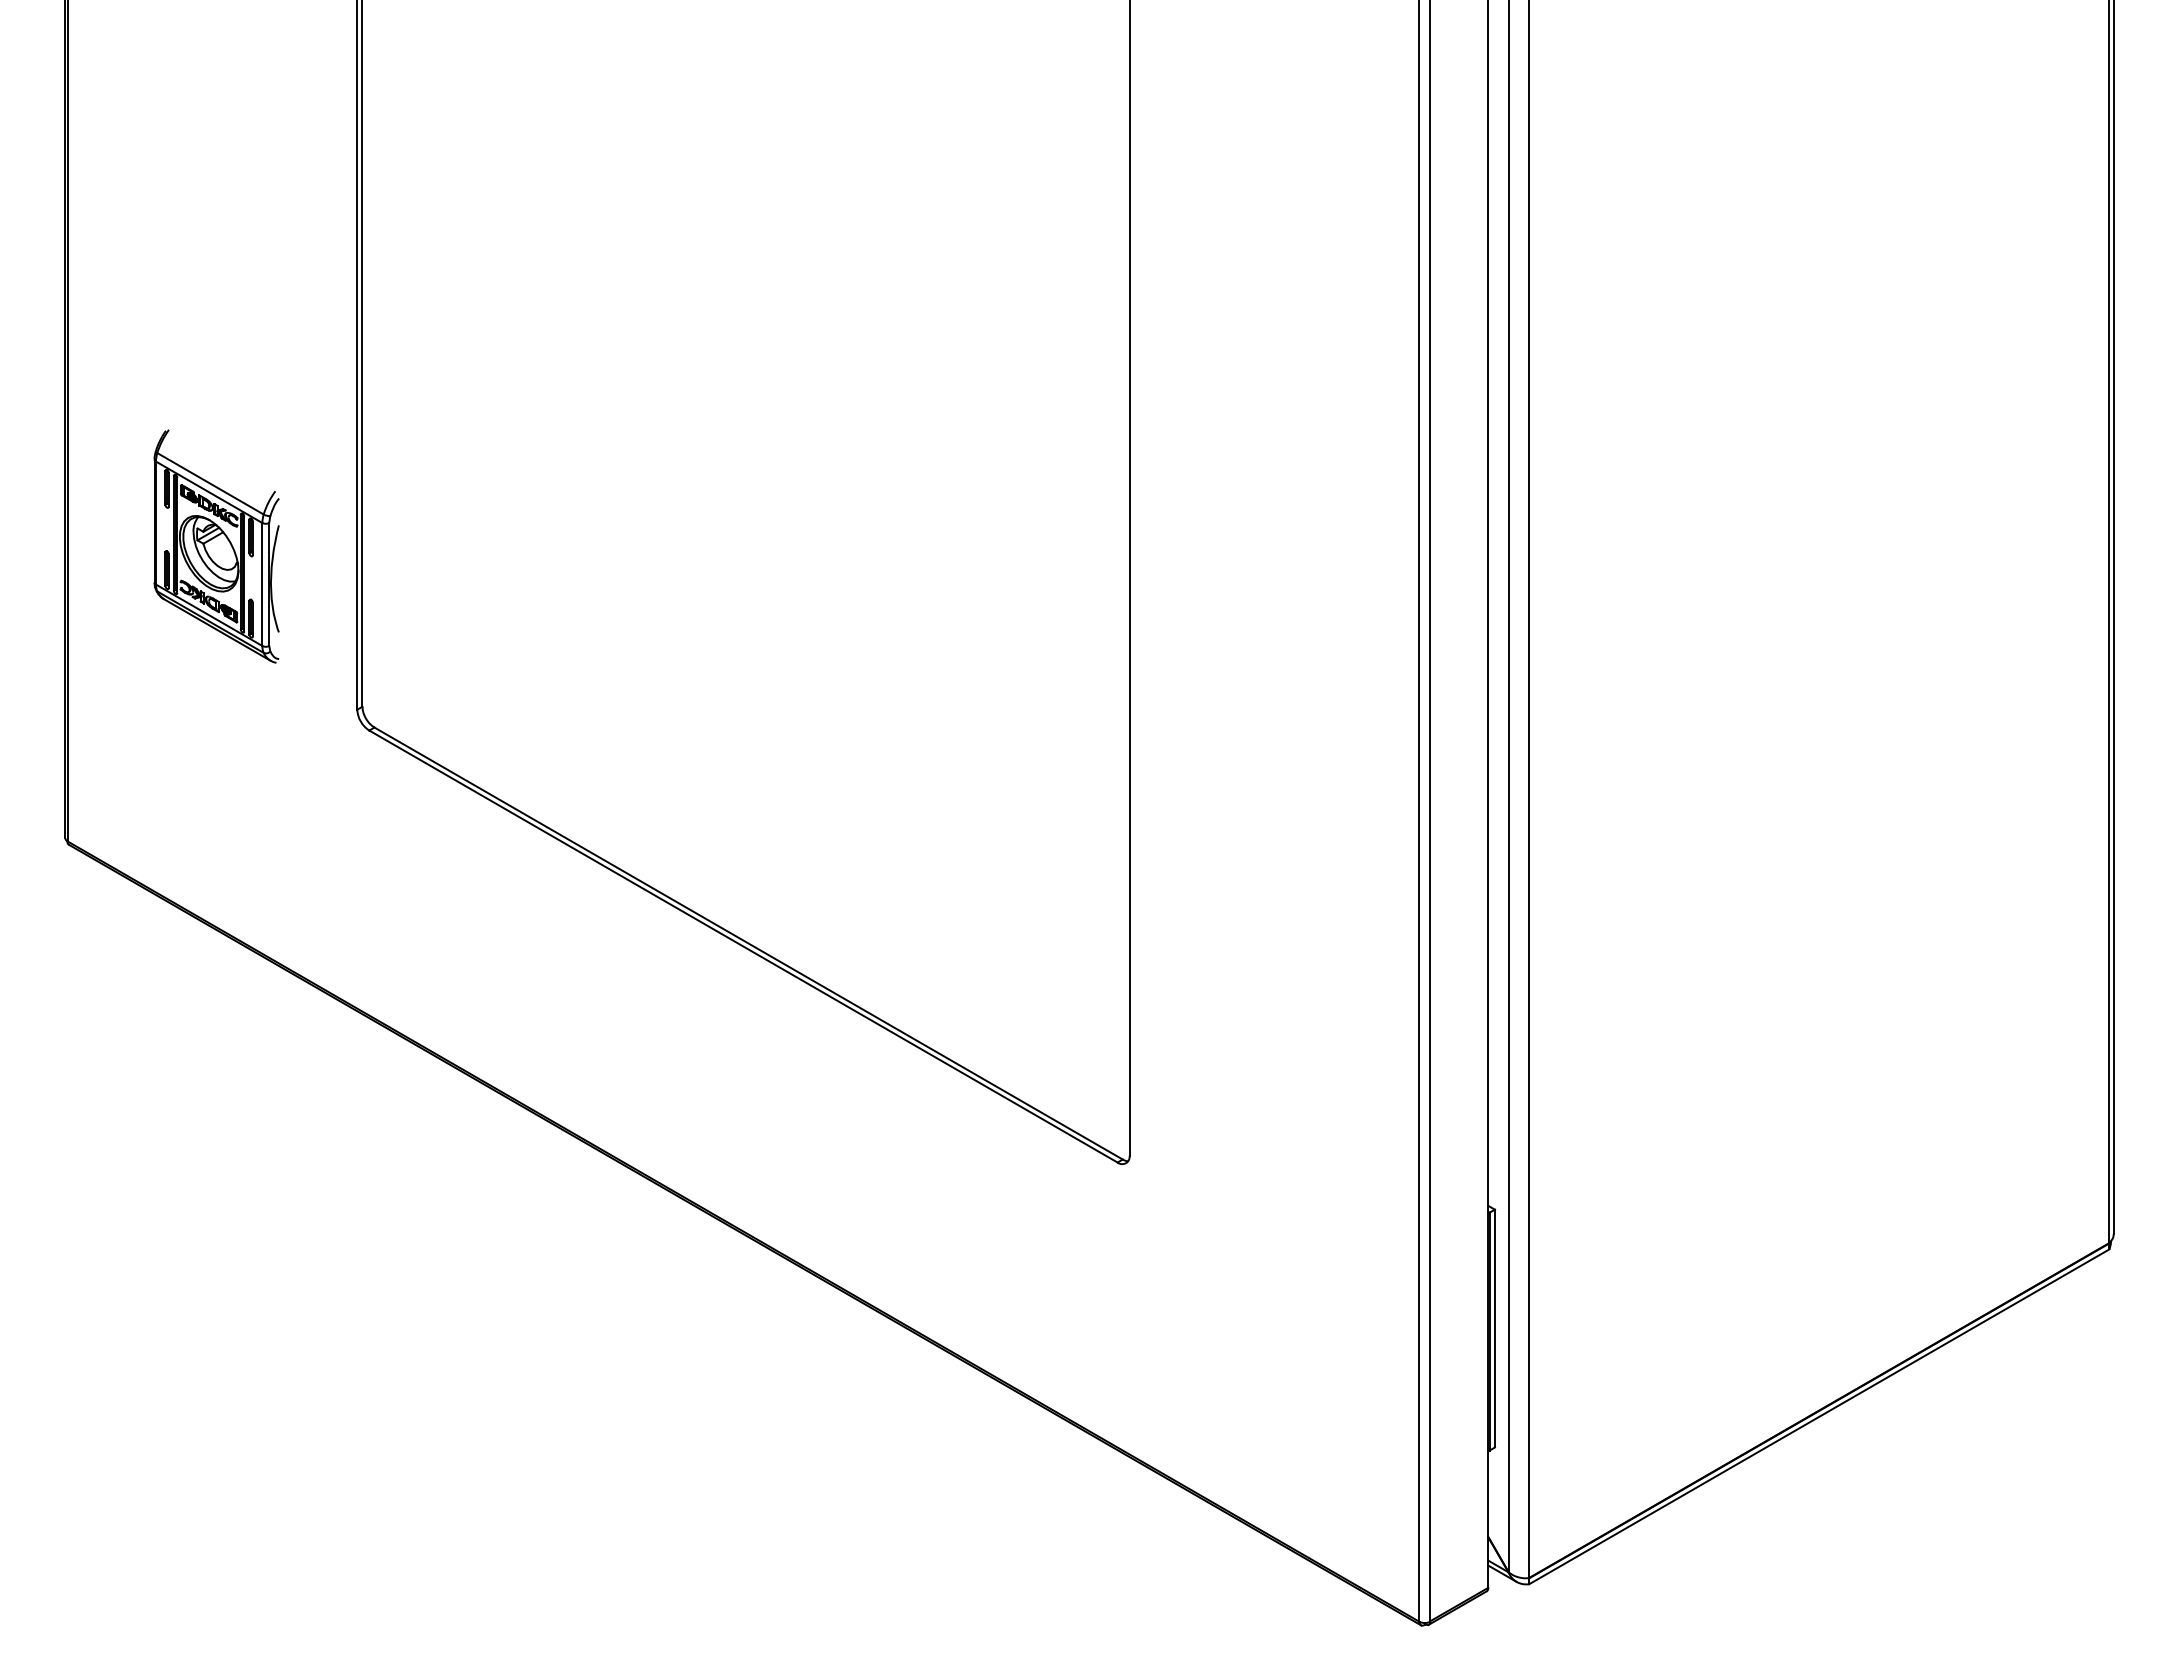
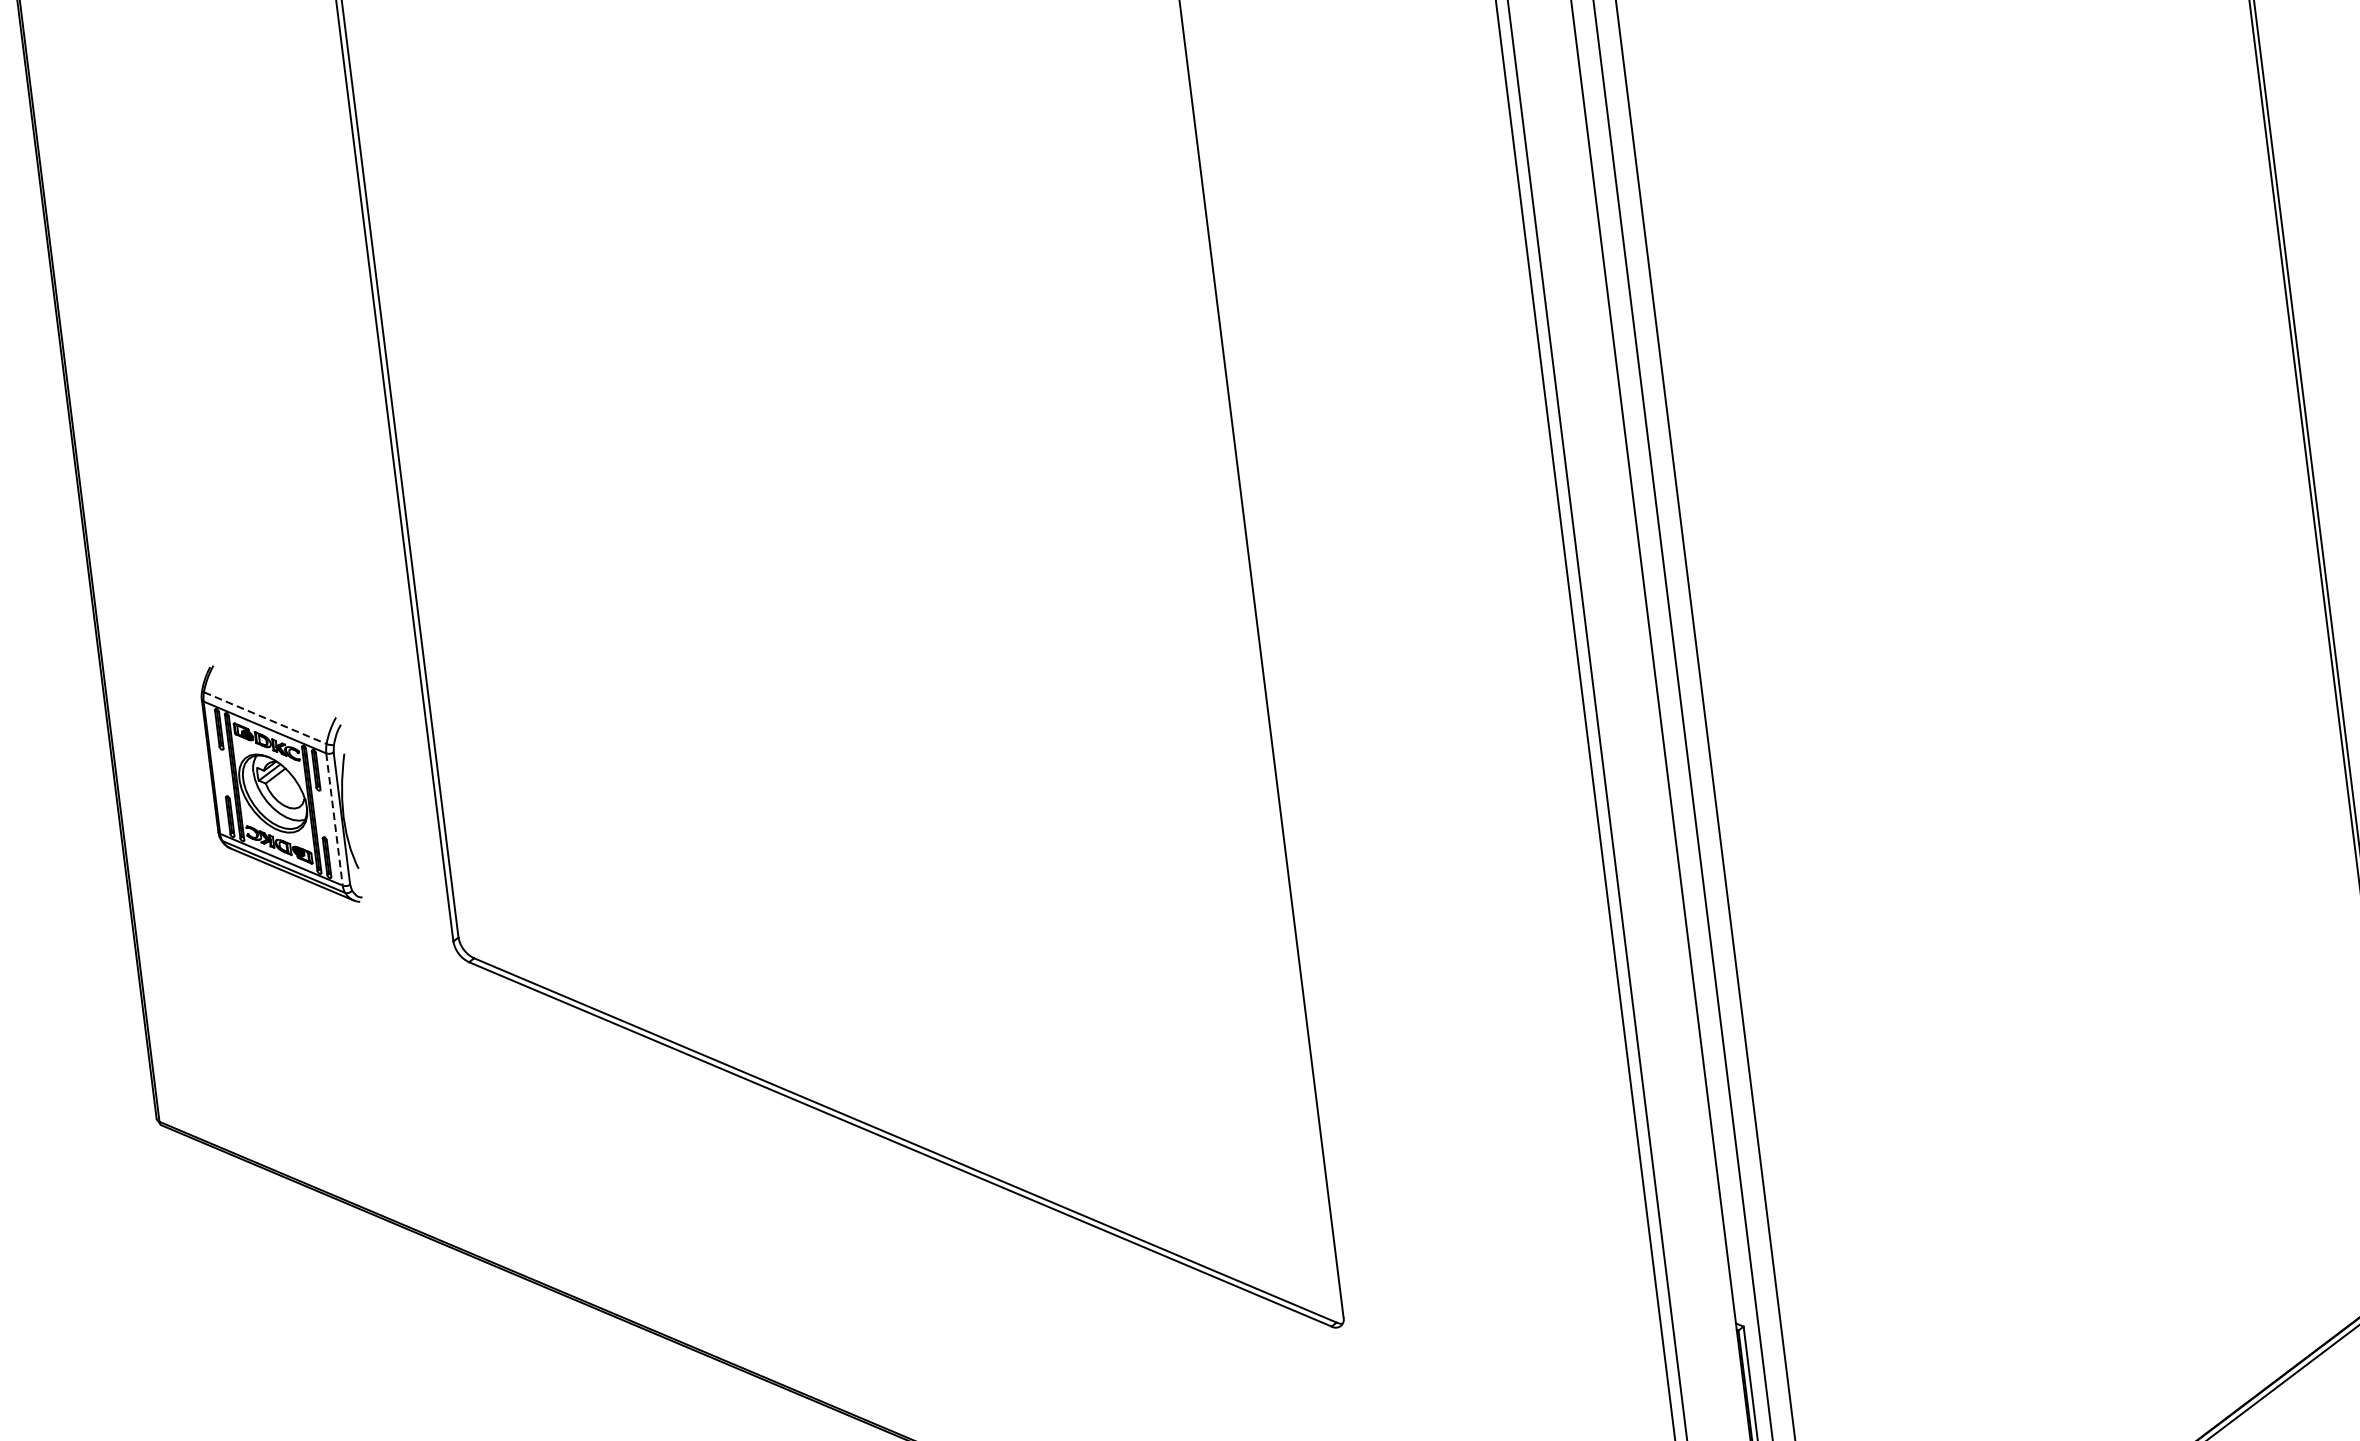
line: (210, 484) -> (265, 718), solid -> dashed
line: (262, 584) -> (334, 819), solid -> dashed

